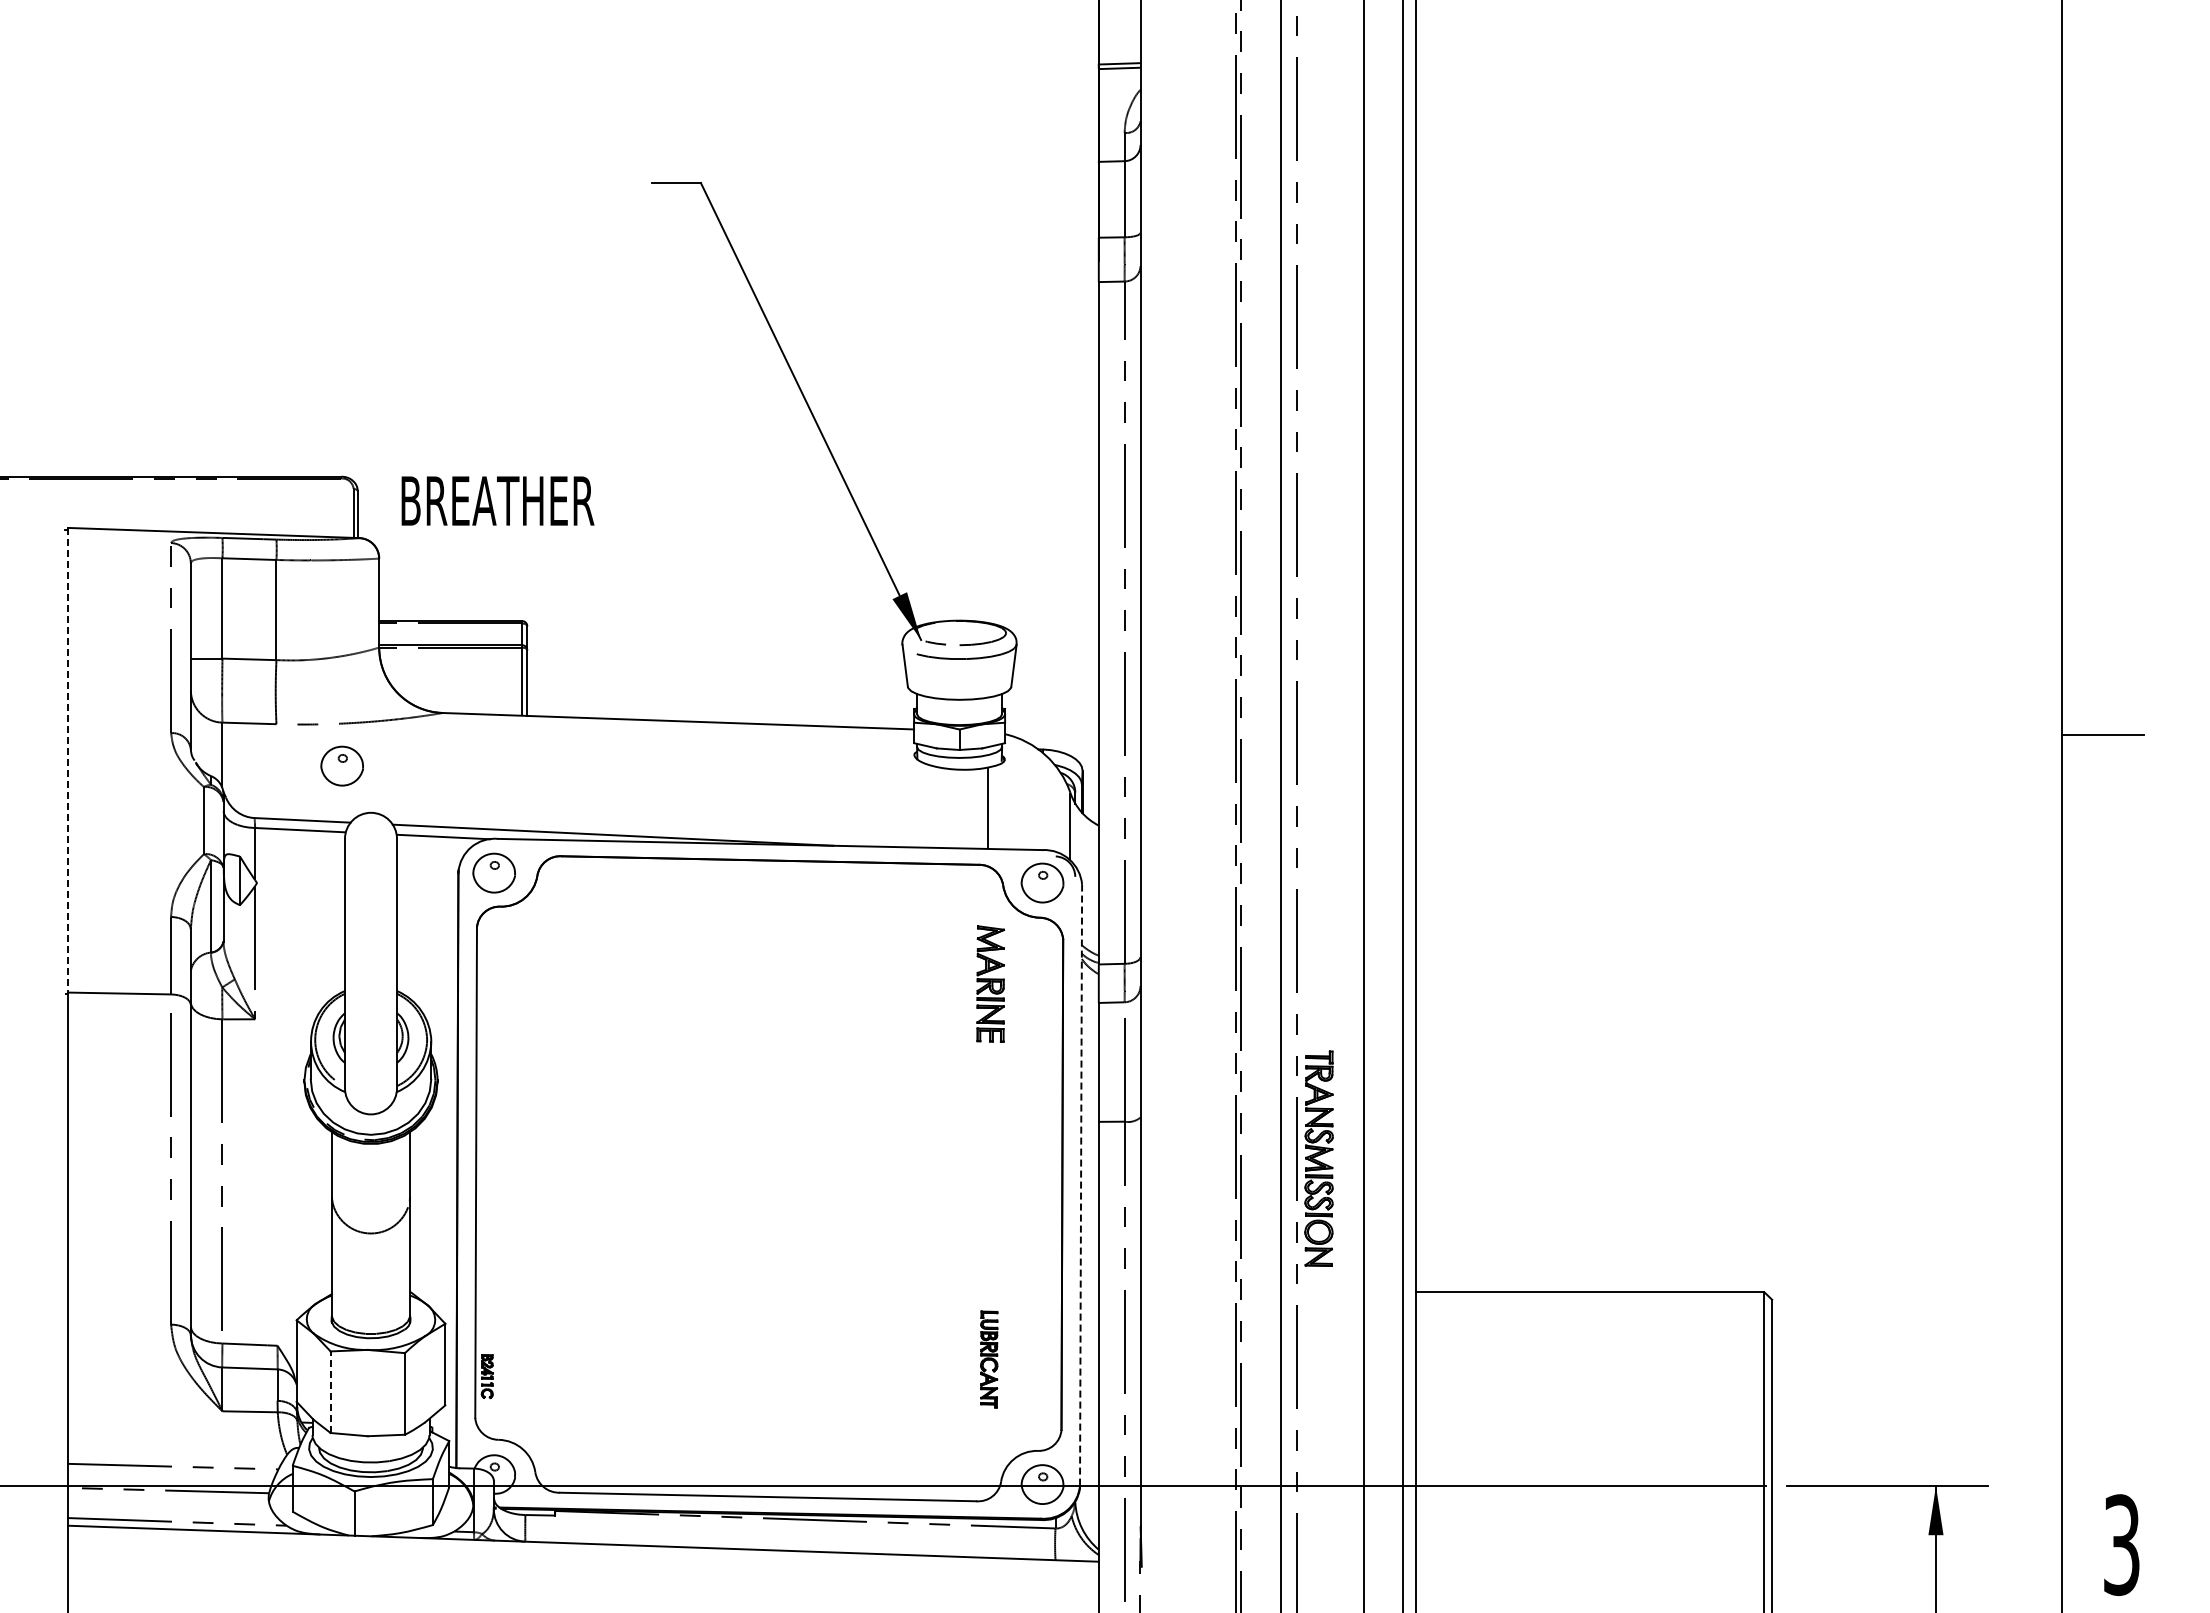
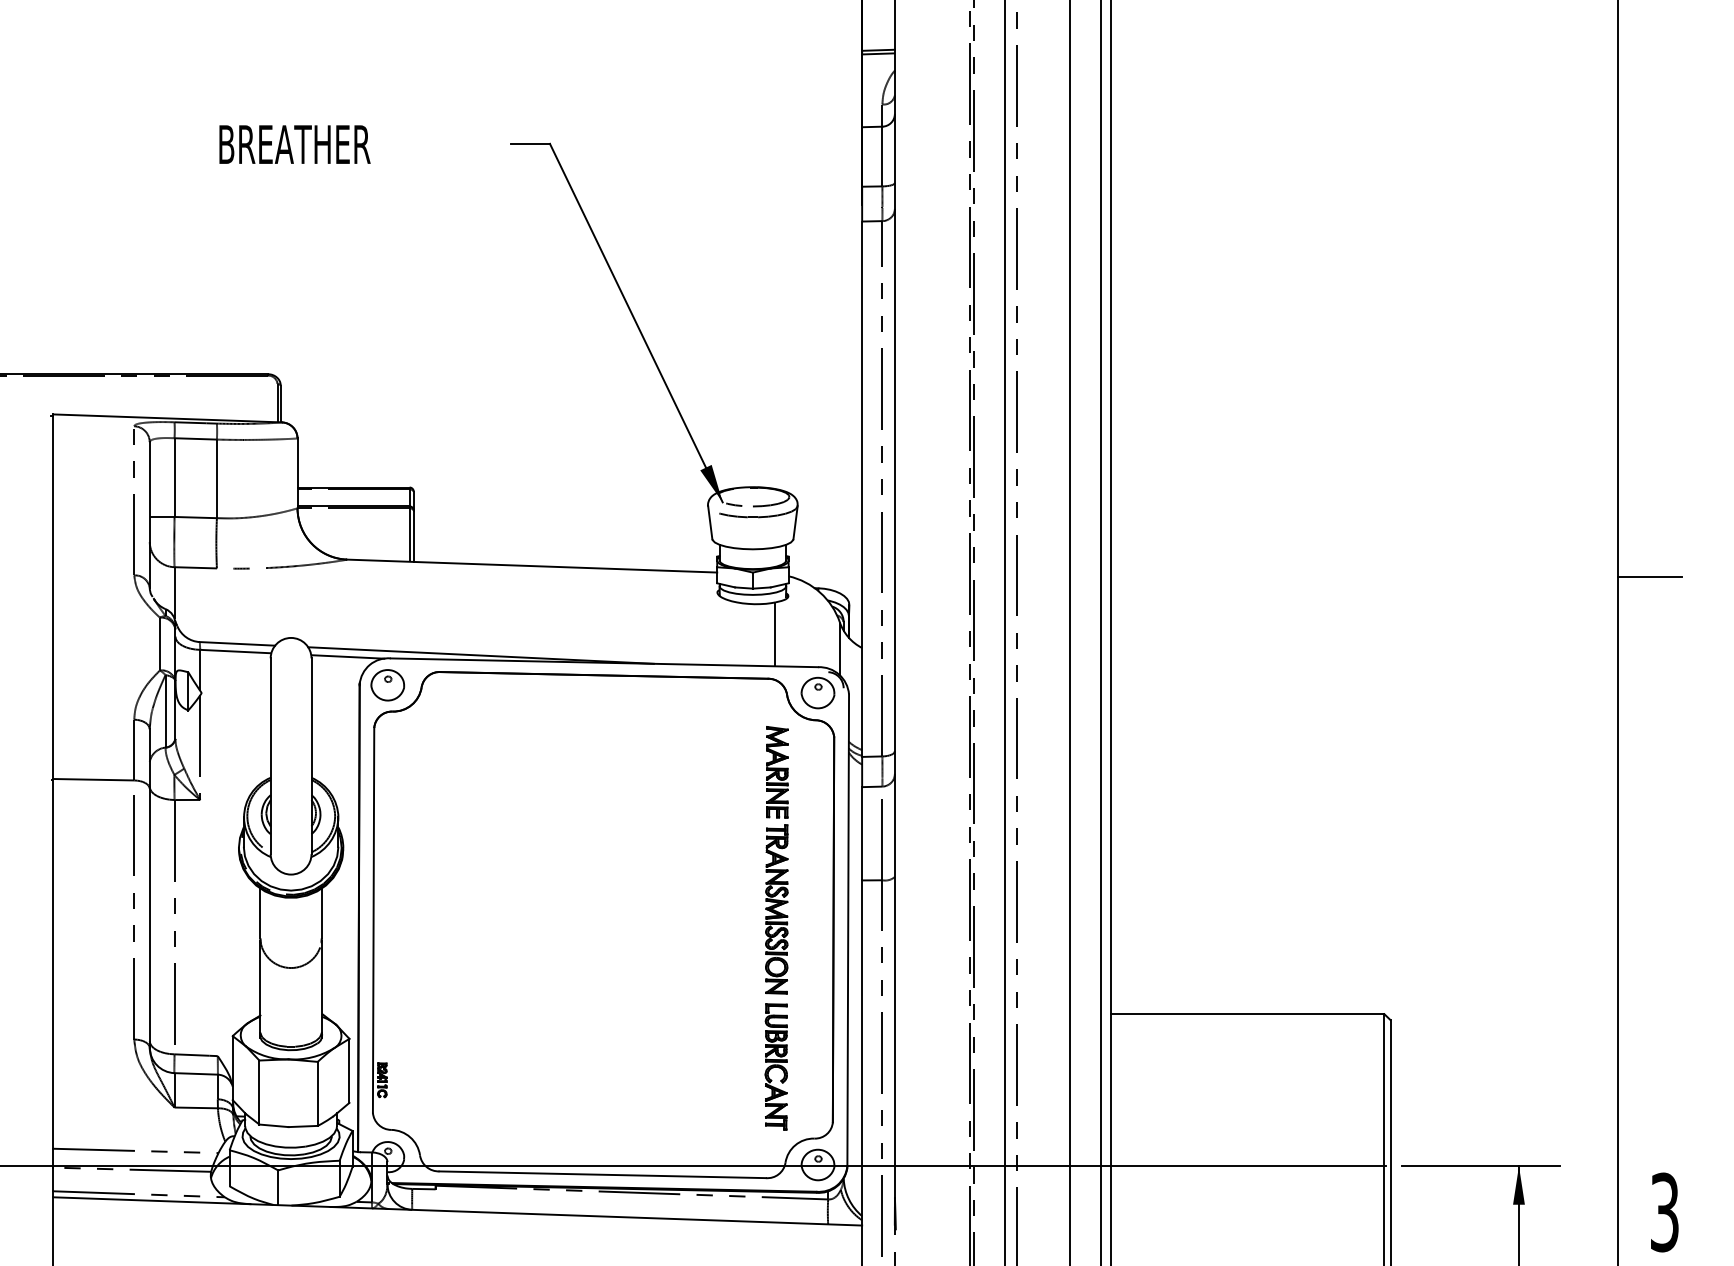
text: (497, 500) -> (294, 144), moved
line: (68, 760) -> (53, 596), dashed -> solid
part: (341, 765) -> (267, 600), removed
part: (1318, 1158) -> (776, 909), moved
line: (1081, 1184) -> (848, 929), dashed -> solid
part: (988, 1359) -> (775, 1066), size x1.67
line: (330, 1392) -> (259, 1092), dashed -> solid

